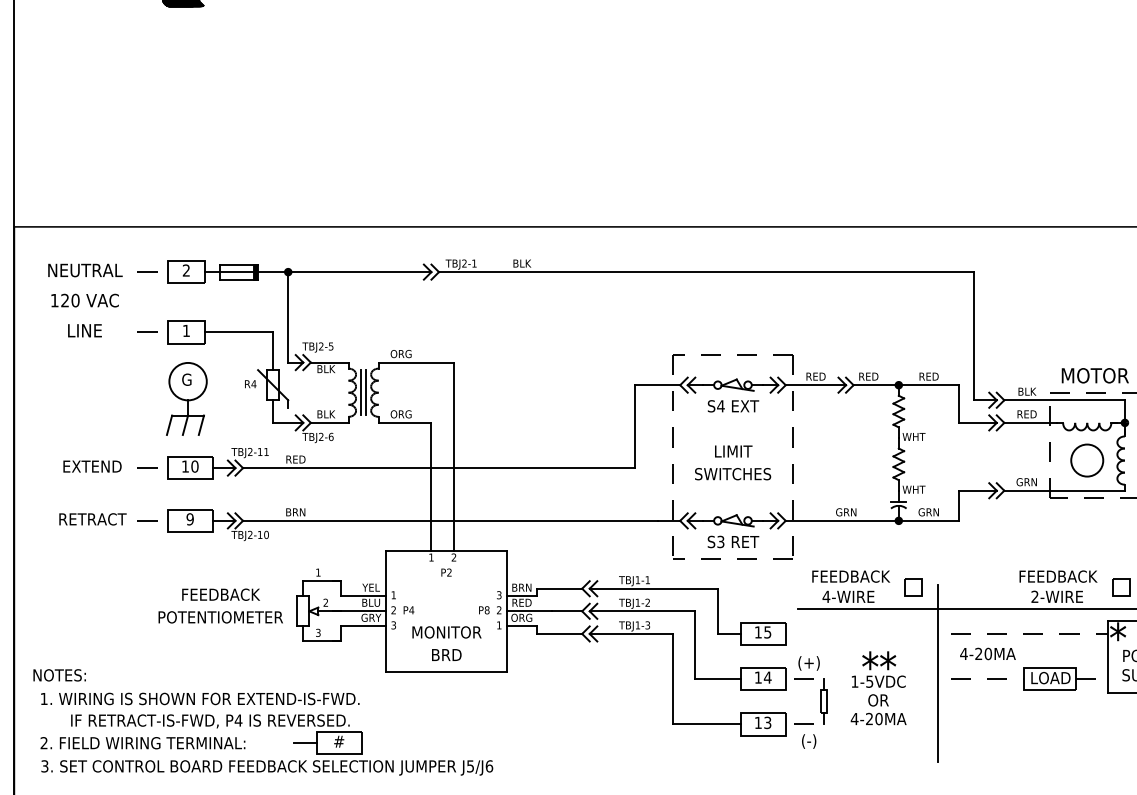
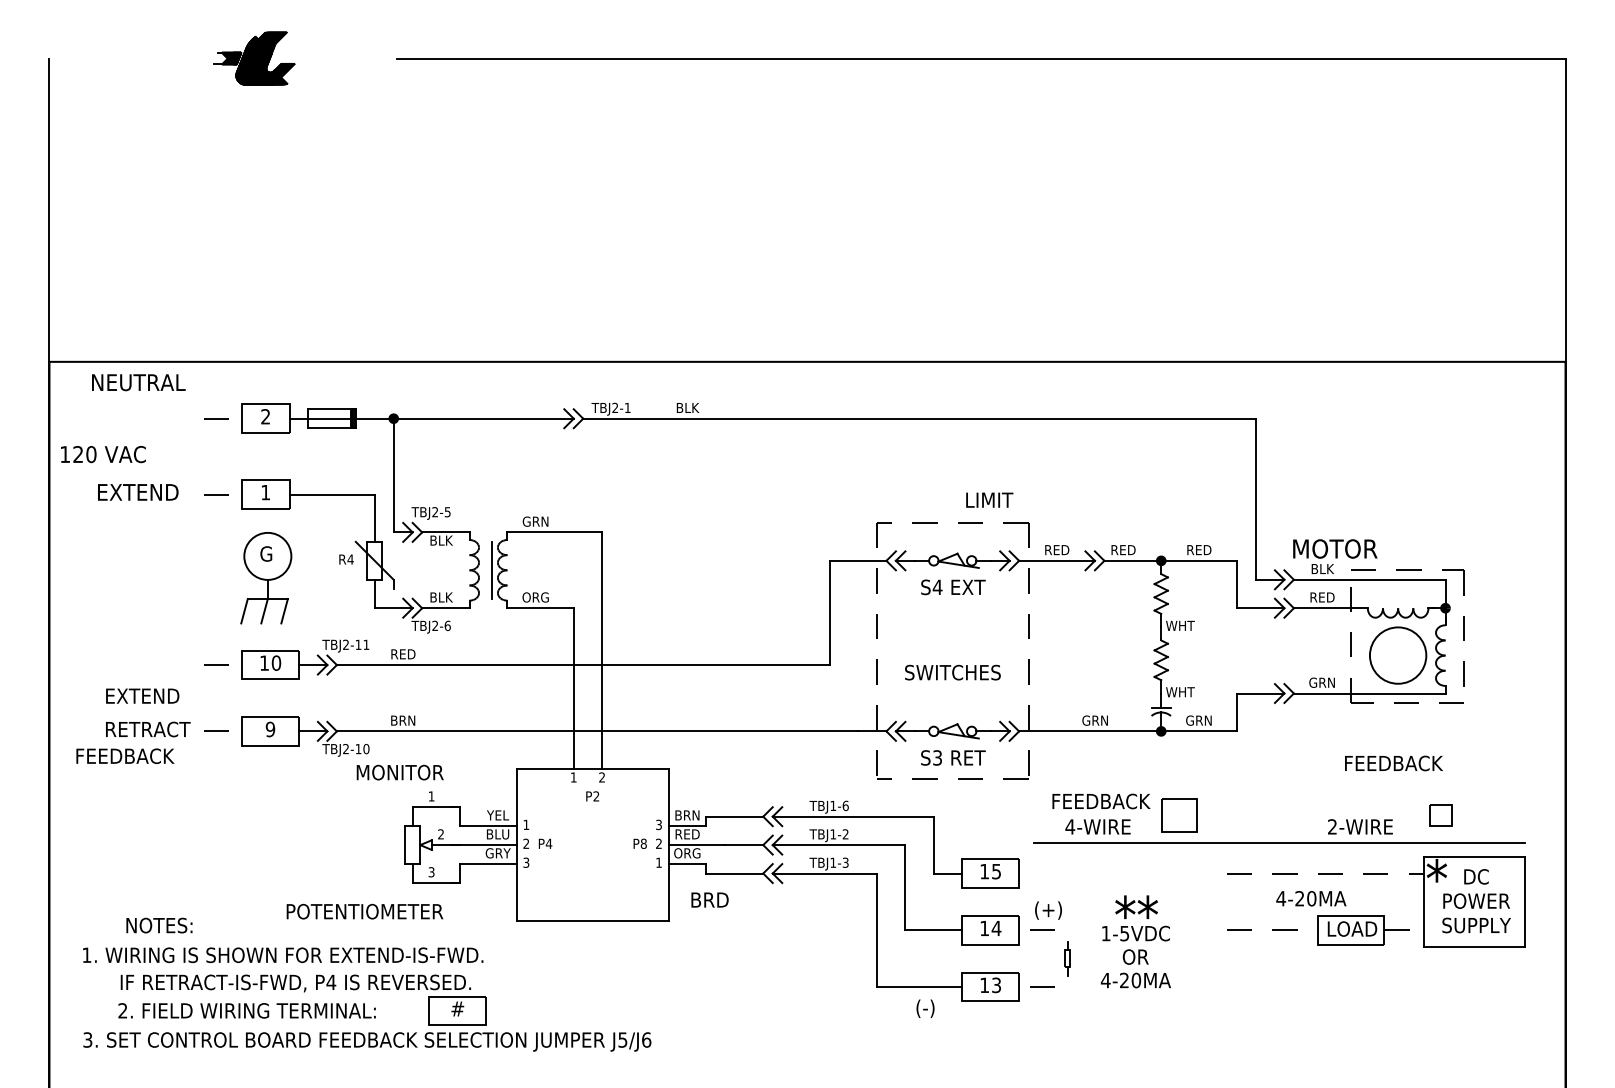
text: (85, 270) -> (138, 382), moved
text: (85, 300) -> (103, 454), moved
text: (85, 330) -> (138, 492), LINE -> EXTEND
text: (401, 353) -> (535, 521), ORG -> GRN
text: (1095, 375) -> (1335, 548), moved
line: (361, 392) -> (485, 569), removed
text: (733, 450) -> (989, 499), moved
circle: (1087, 460) -> (1398, 655), size x1.4
text: (92, 466) -> (142, 695), moved
text: (1058, 576) -> (1393, 763), moved
text: (647, 579) -> (845, 805), TBJ1-1 -> TBJ1-6
part: (913, 587) -> (1179, 815), size x1.6
text: (221, 594) -> (125, 756), moved
text: (220, 617) -> (364, 911), moved
text: (446, 632) -> (399, 772), moved
text: (988, 653) -> (1311, 898), moved
text: (446, 654) -> (709, 899), moved
line: (937, 673) -> (1210, 923), removed
text: (59, 675) -> (159, 925), moved
part: (824, 701) -> (1067, 958), size x0.6
text: (809, 741) -> (925, 1008), moved
text: (142, 742) -> (246, 1010), moved
line: (305, 742) -> (415, 1010), removed

